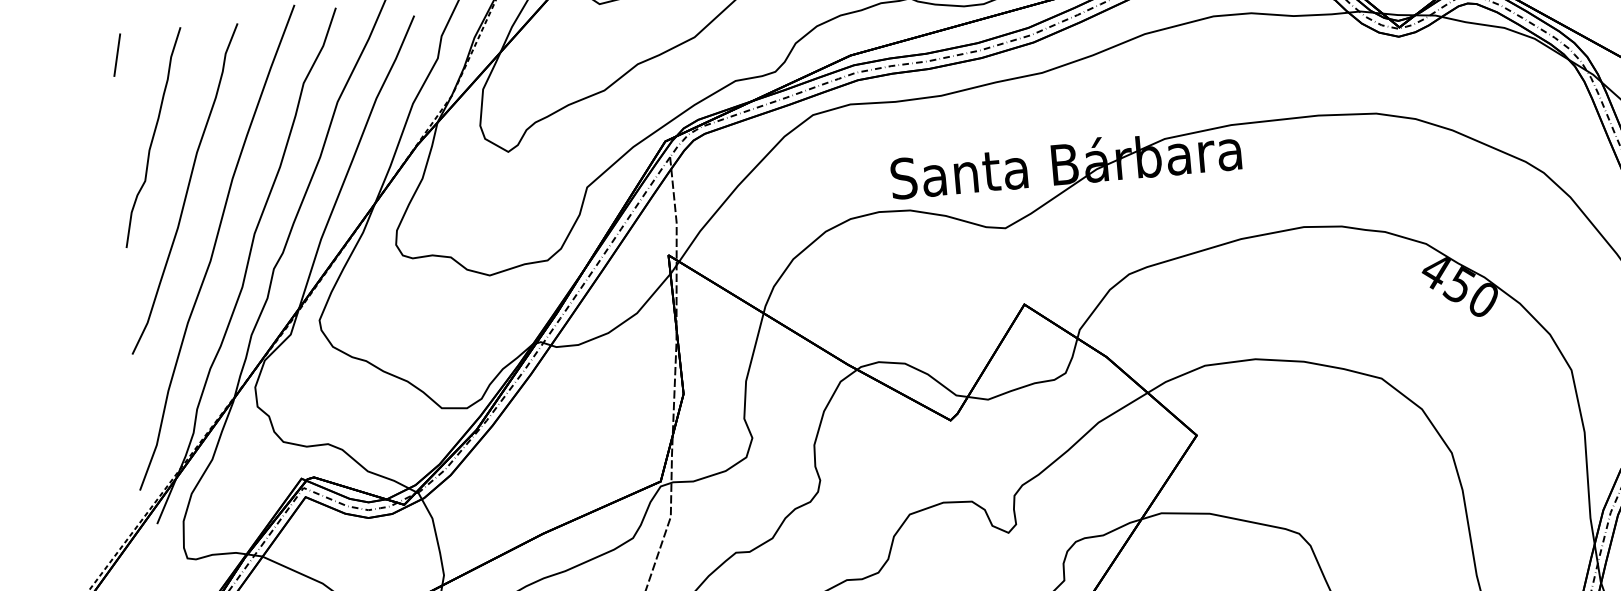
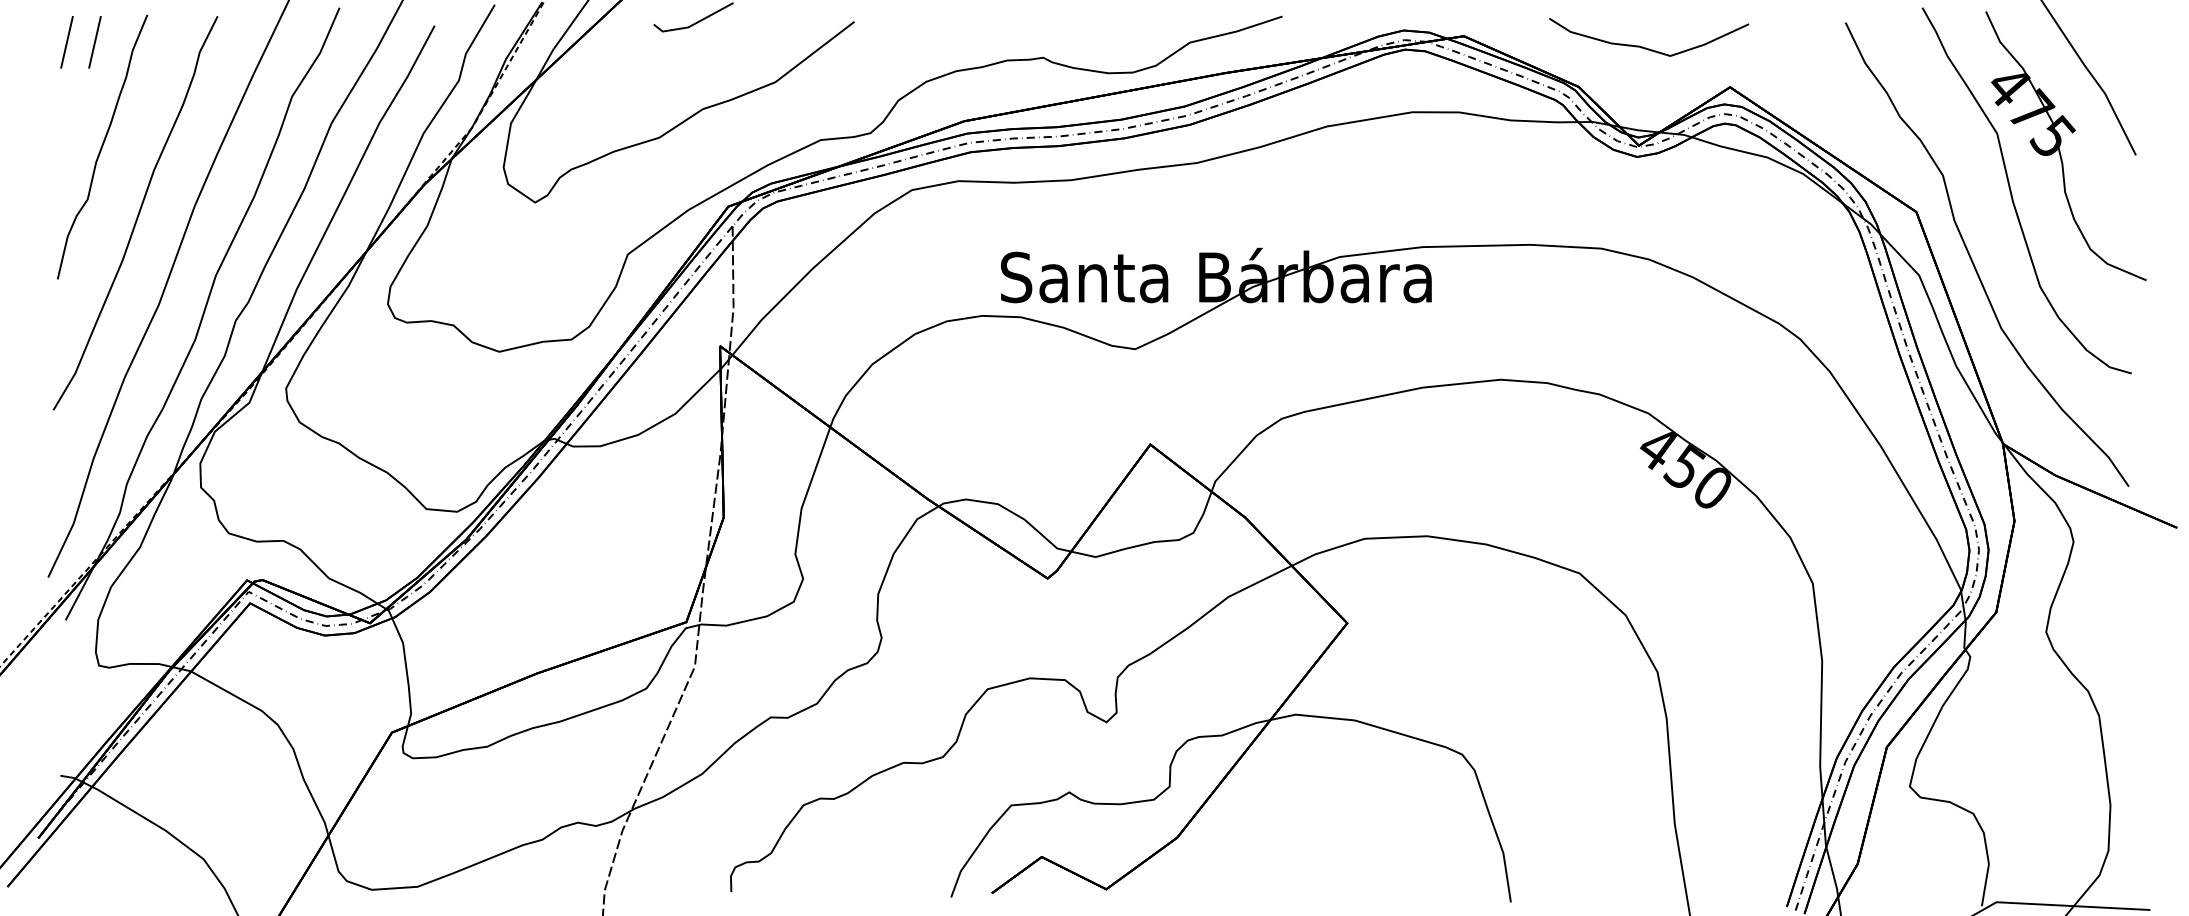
line: (139, 53) -> (94, 42), added

